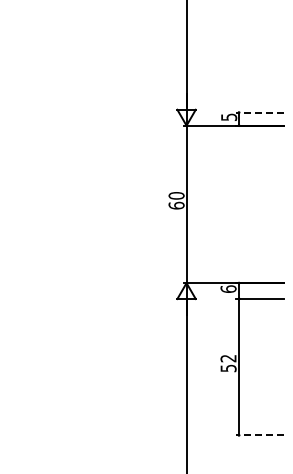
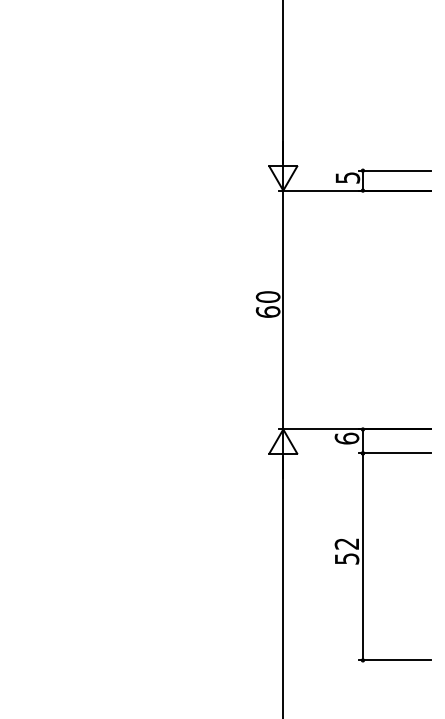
line: (260, 112) -> (395, 170), dashed -> solid
line: (260, 435) -> (395, 660), dashed -> solid

